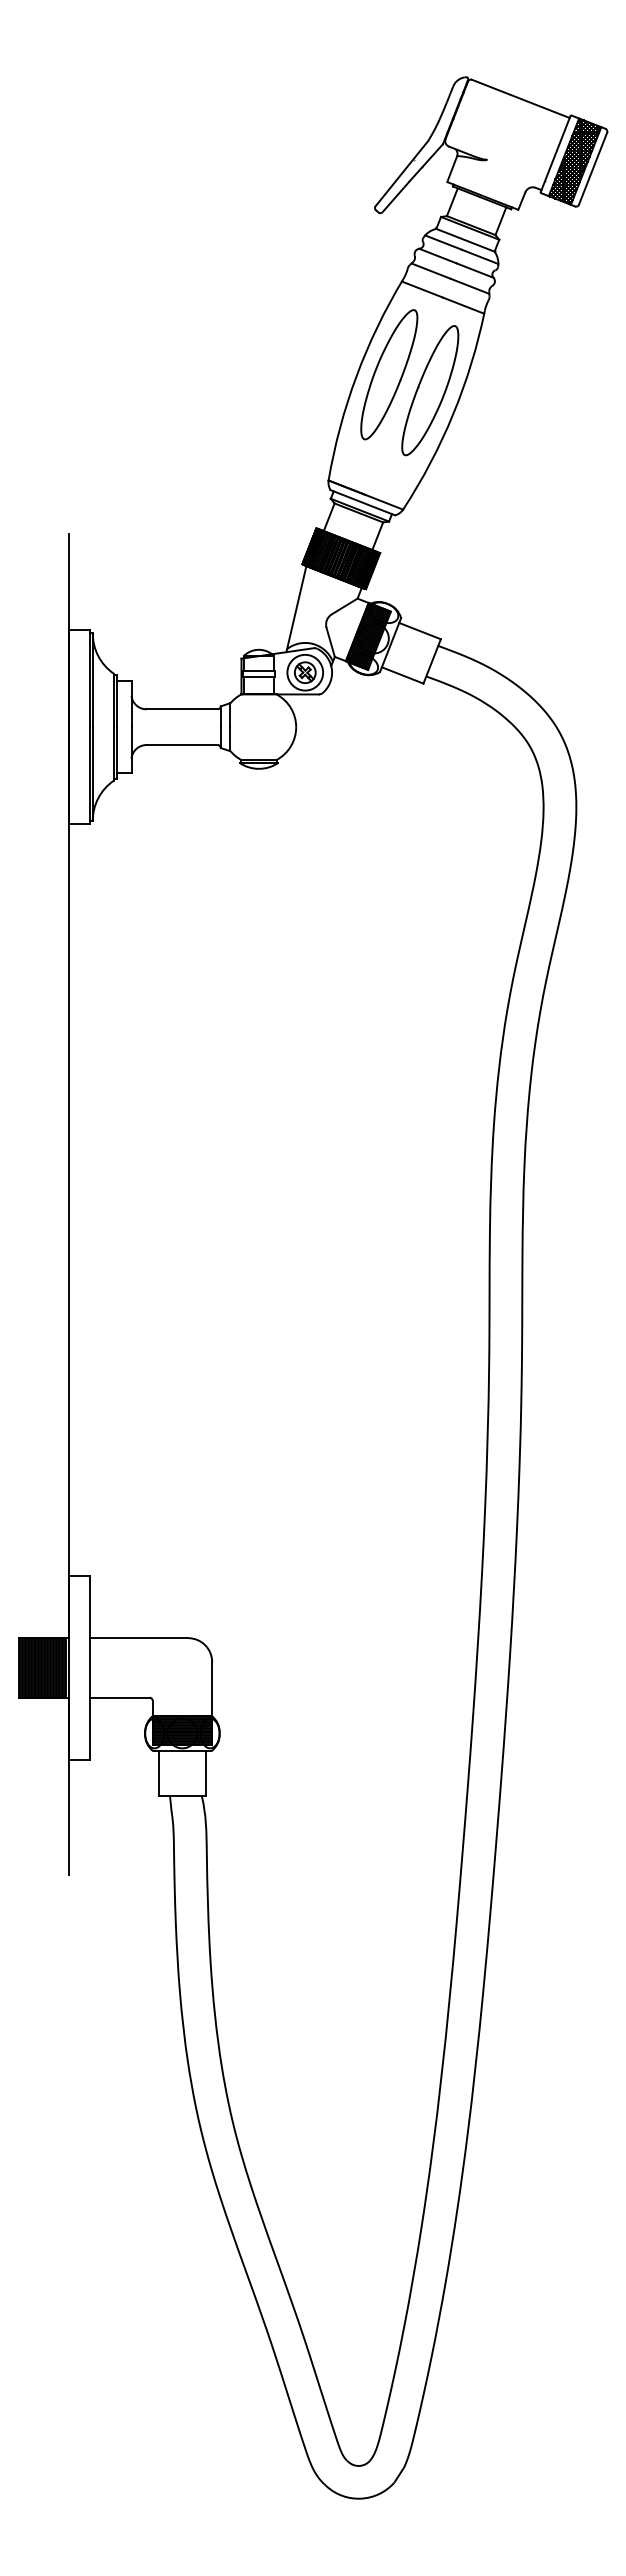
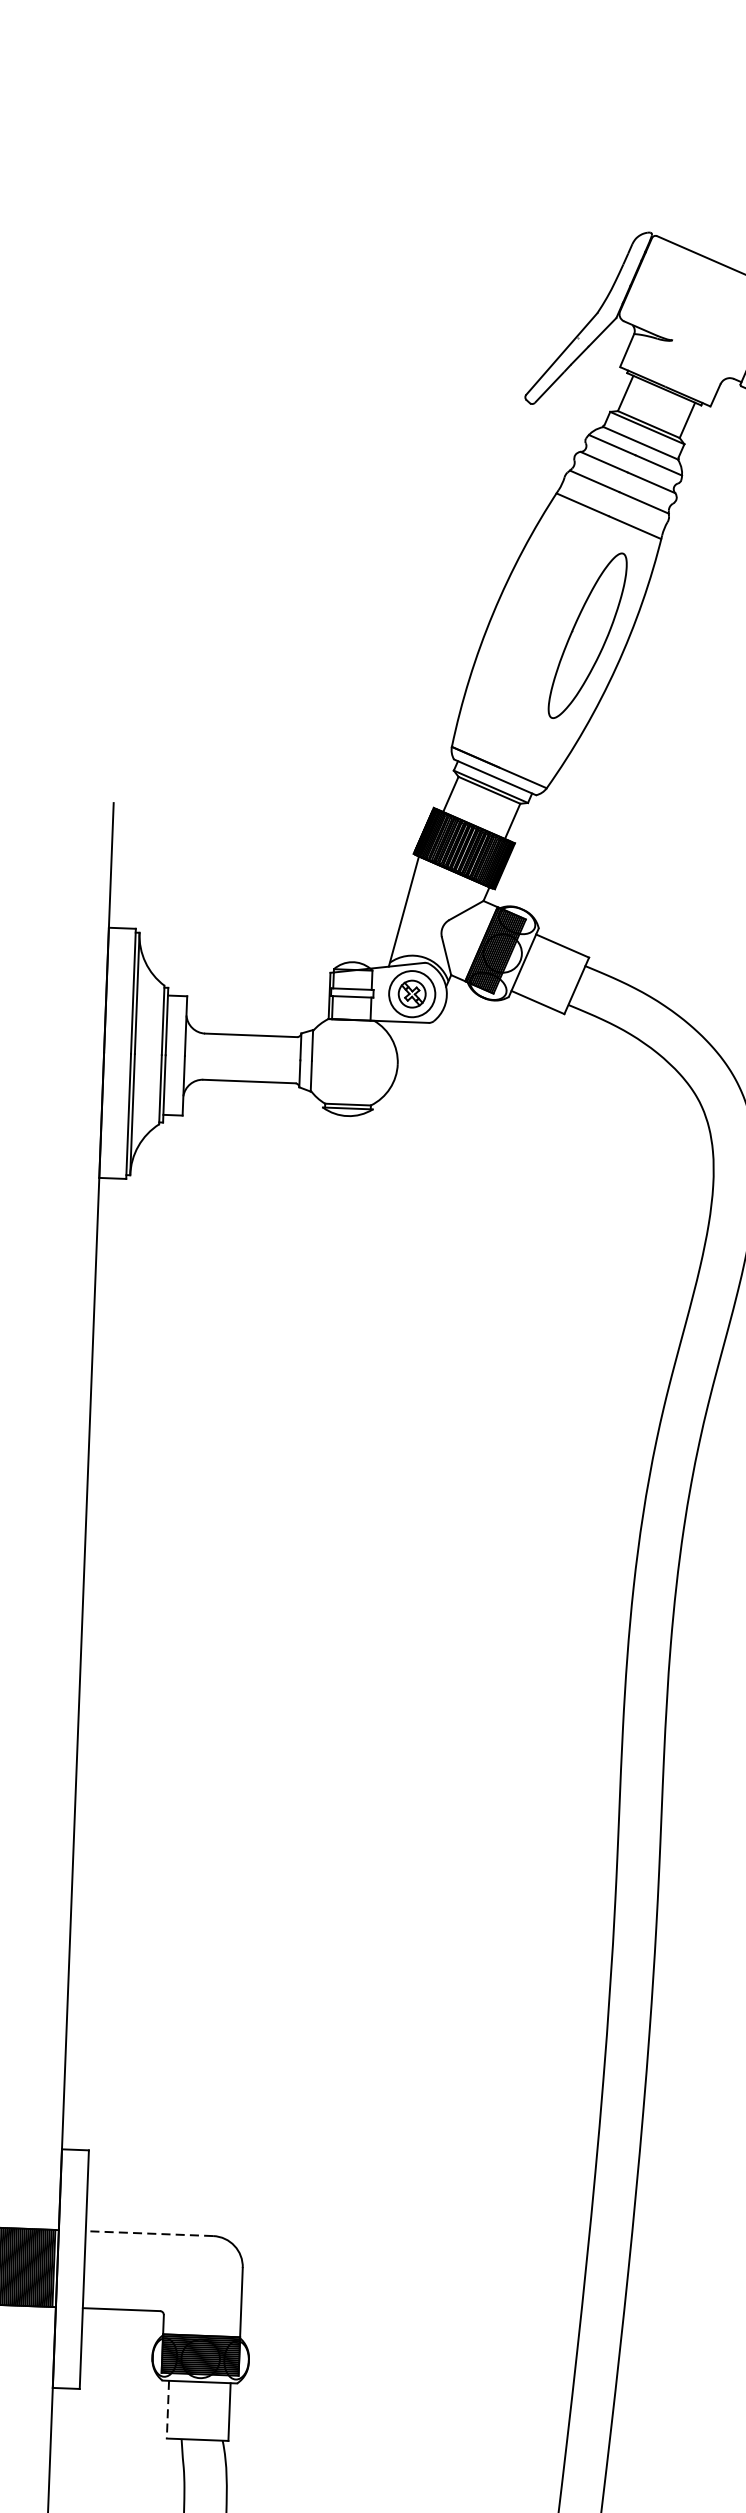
part: (389, 374) -> (535, 612), removed
line: (138, 1638) -> (148, 2233), solid -> dashed
line: (158, 1774) -> (167, 2410), solid -> dashed

